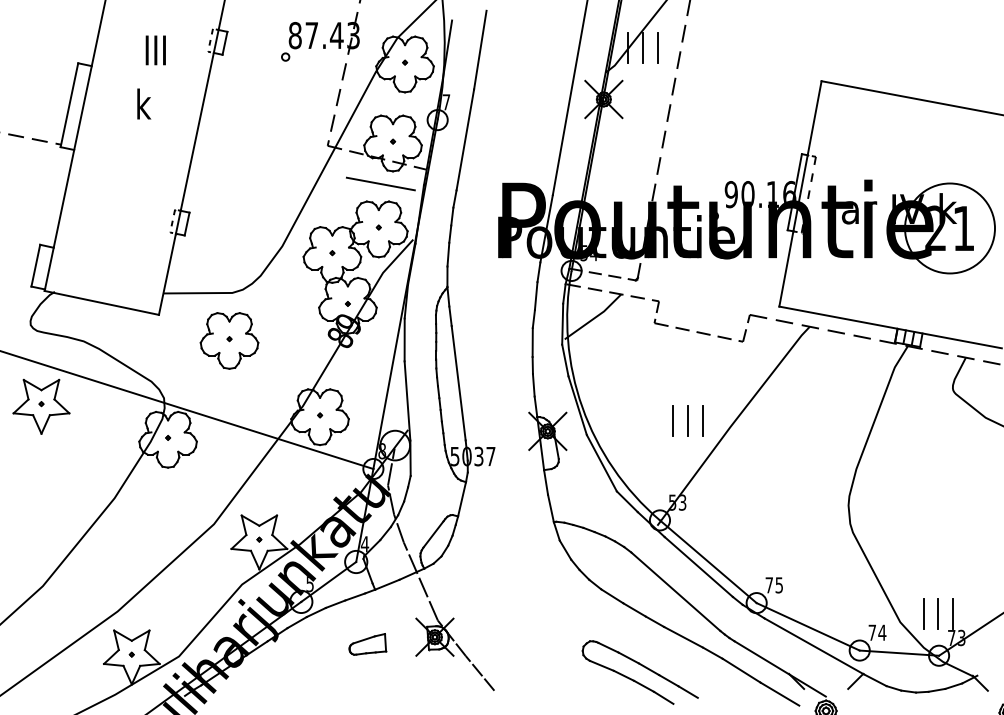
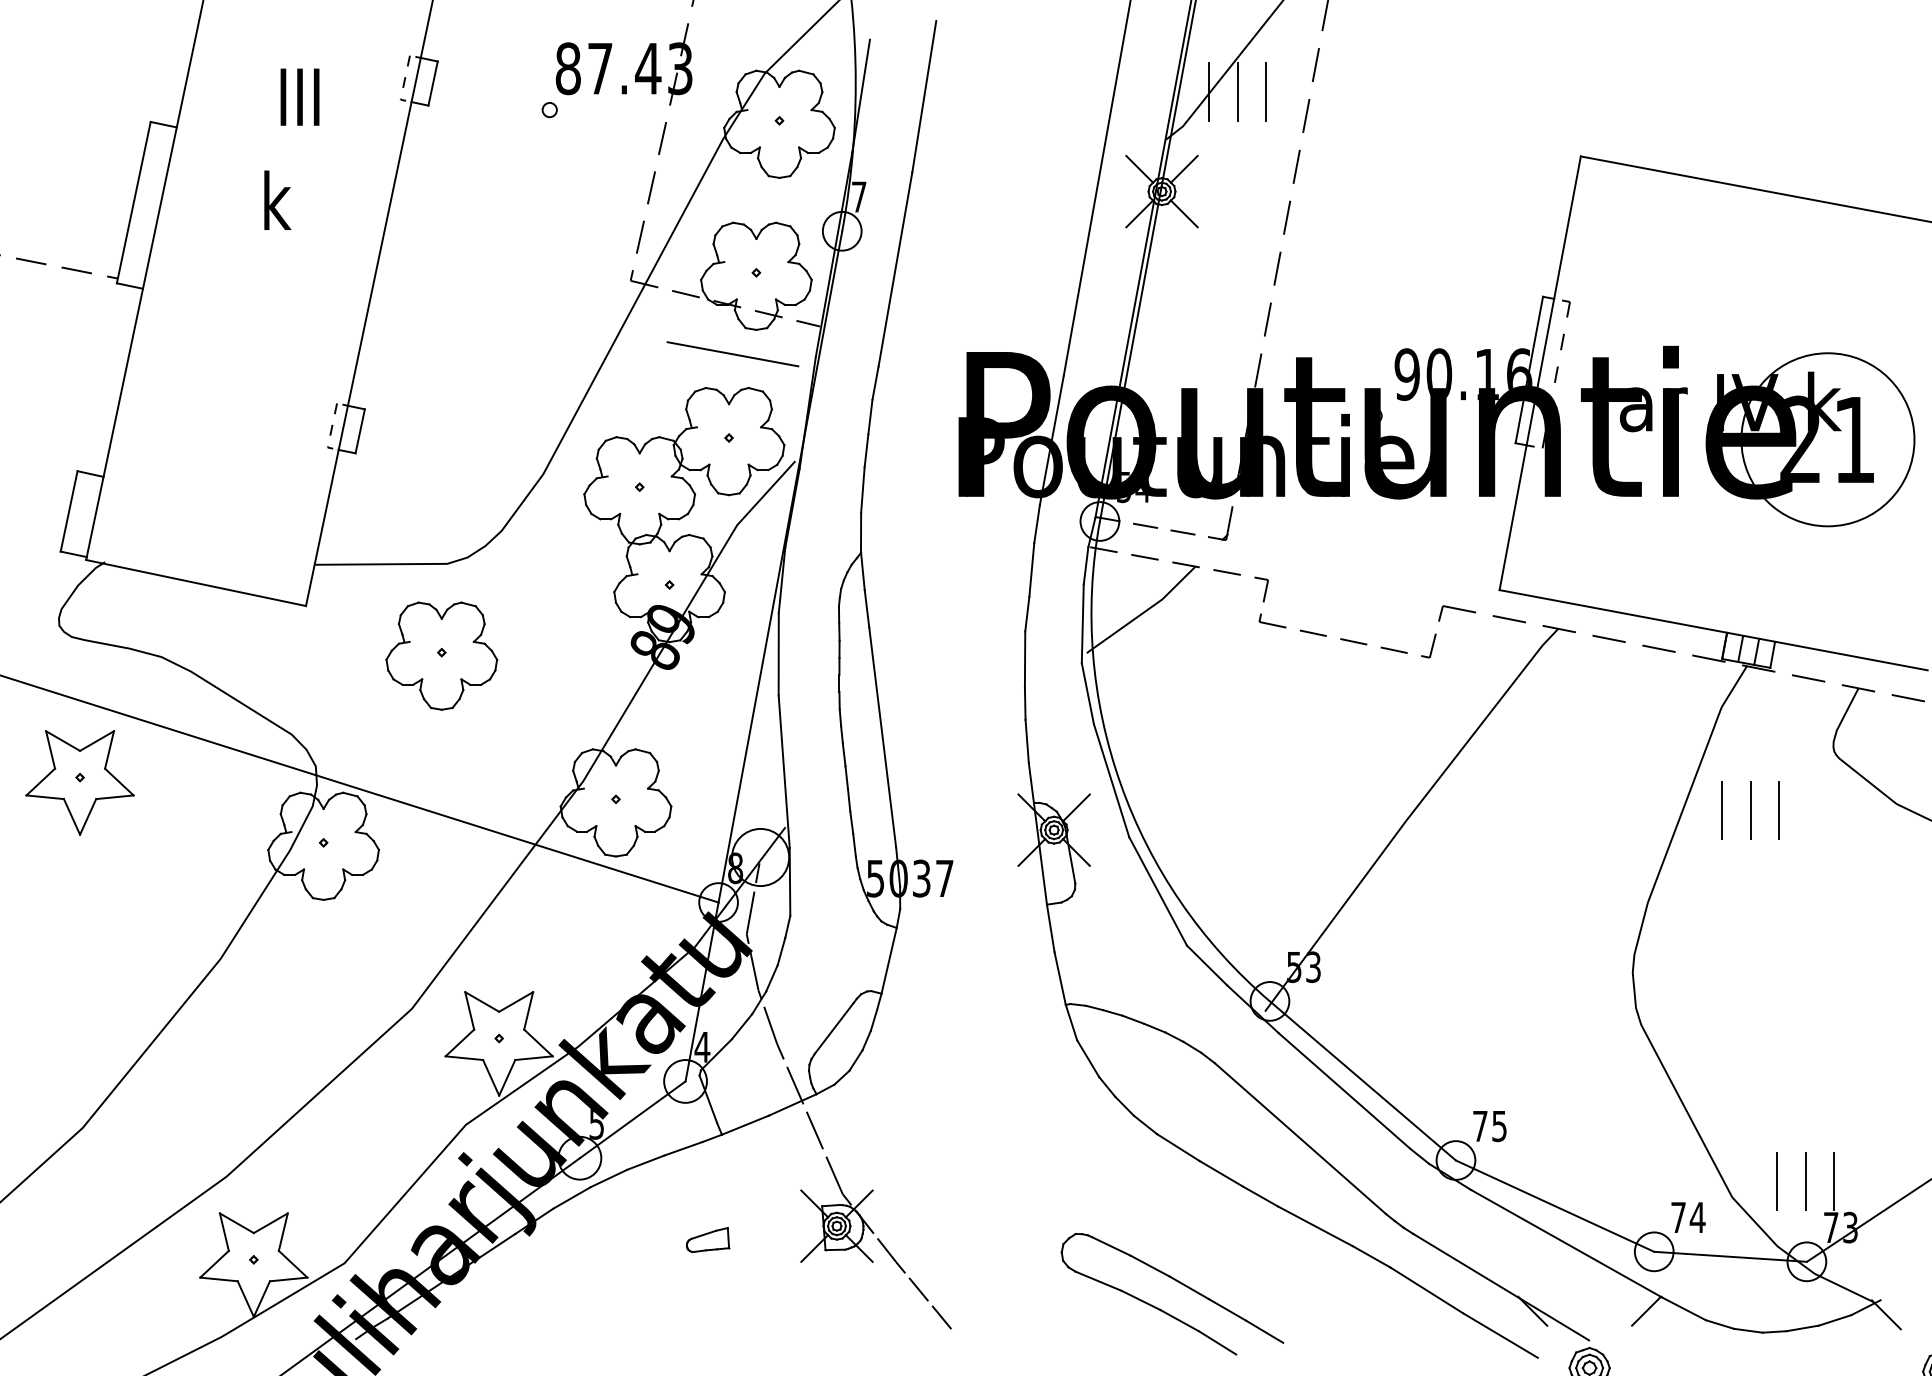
part: (687, 420) -> (1749, 809), moved
part: (367, 644) -> (707, 1240), size x0.6
part: (643, 667) -> (1178, 1284), moved

